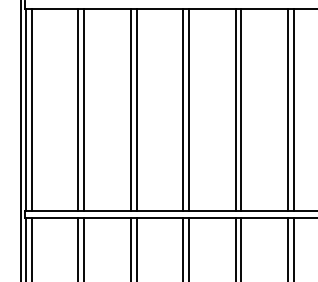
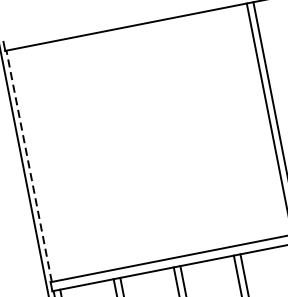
line: (26, 109) -> (29, 165), solid -> dashed
line: (31, 109) -> (35, 164), removed
line: (78, 109) -> (89, 154), removed
line: (84, 109) -> (96, 152), removed
line: (130, 109) -> (148, 142), removed
line: (136, 109) -> (155, 141), removed
line: (183, 109) -> (209, 130), removed
line: (189, 109) -> (216, 129), removed

